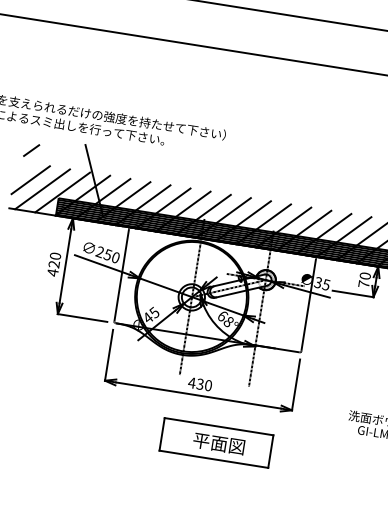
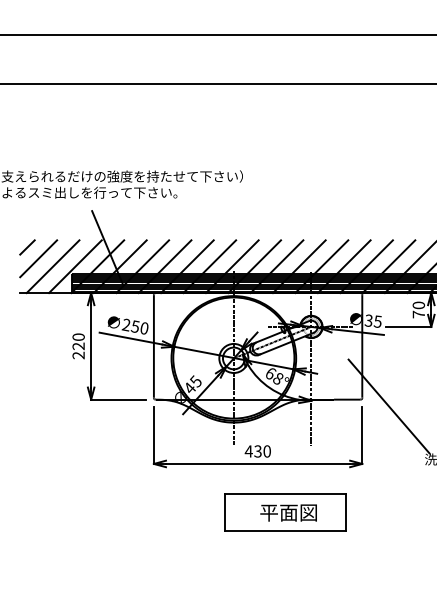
line: (31, 150) -> (27, 247), moved
text: (52, 272) -> (78, 355), 420 -> 220
line: (323, 362) -> (388, 406), added

